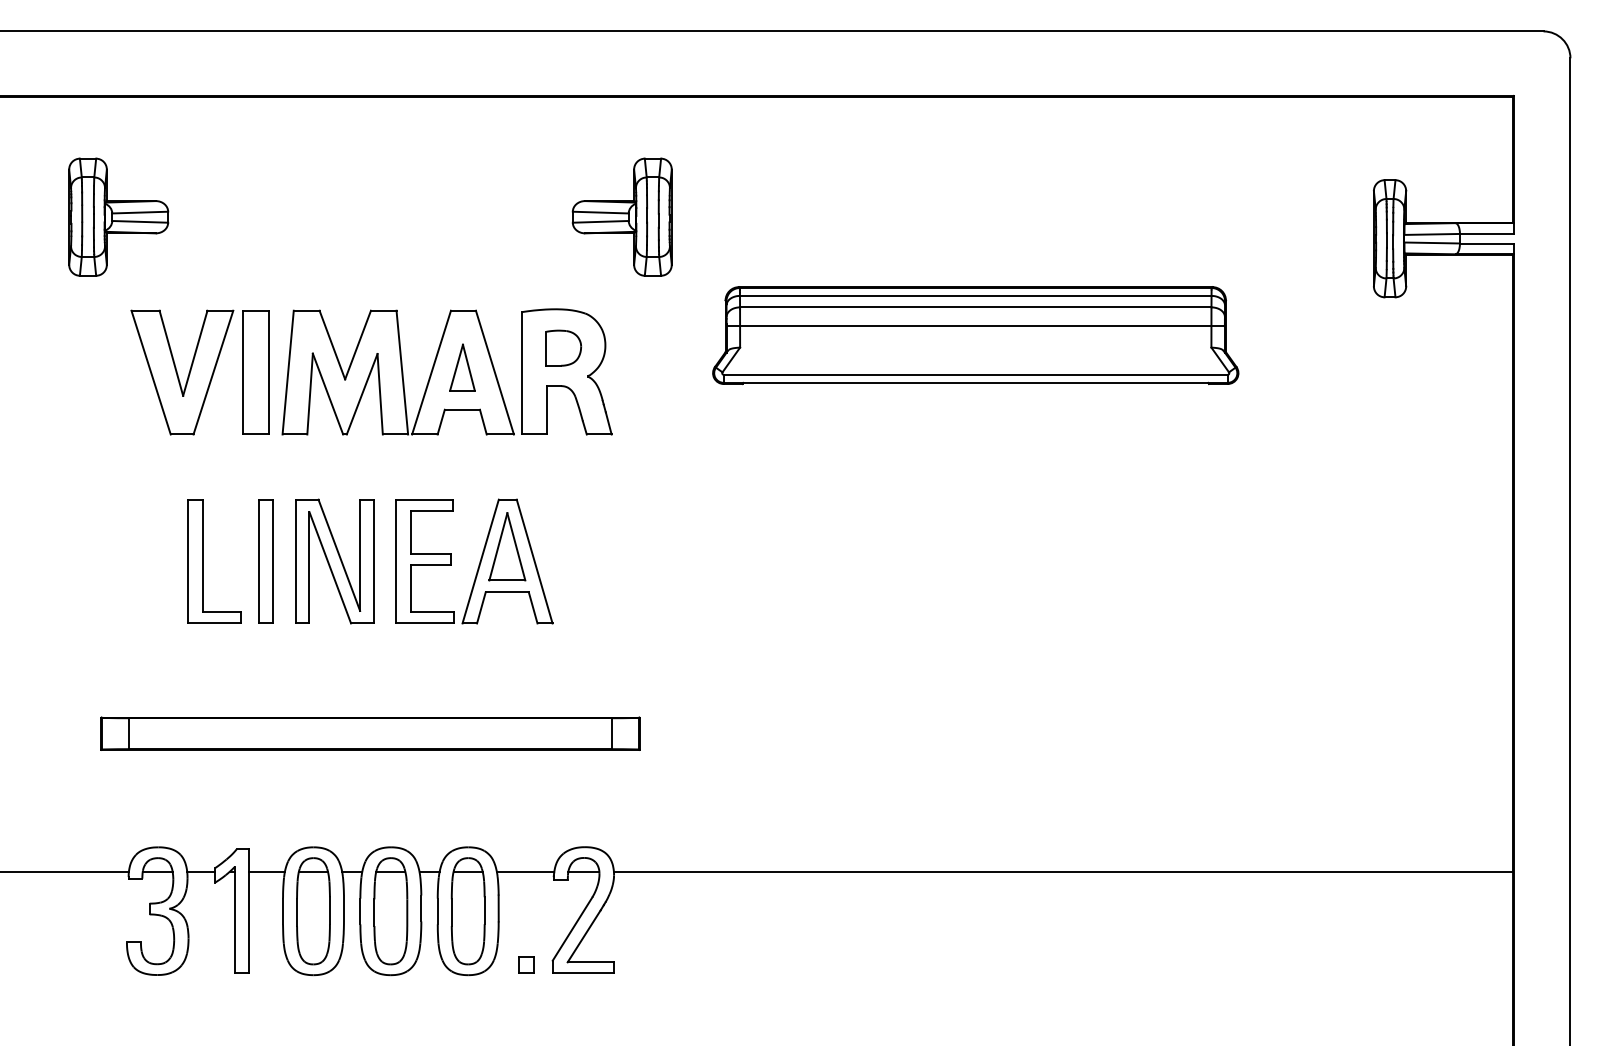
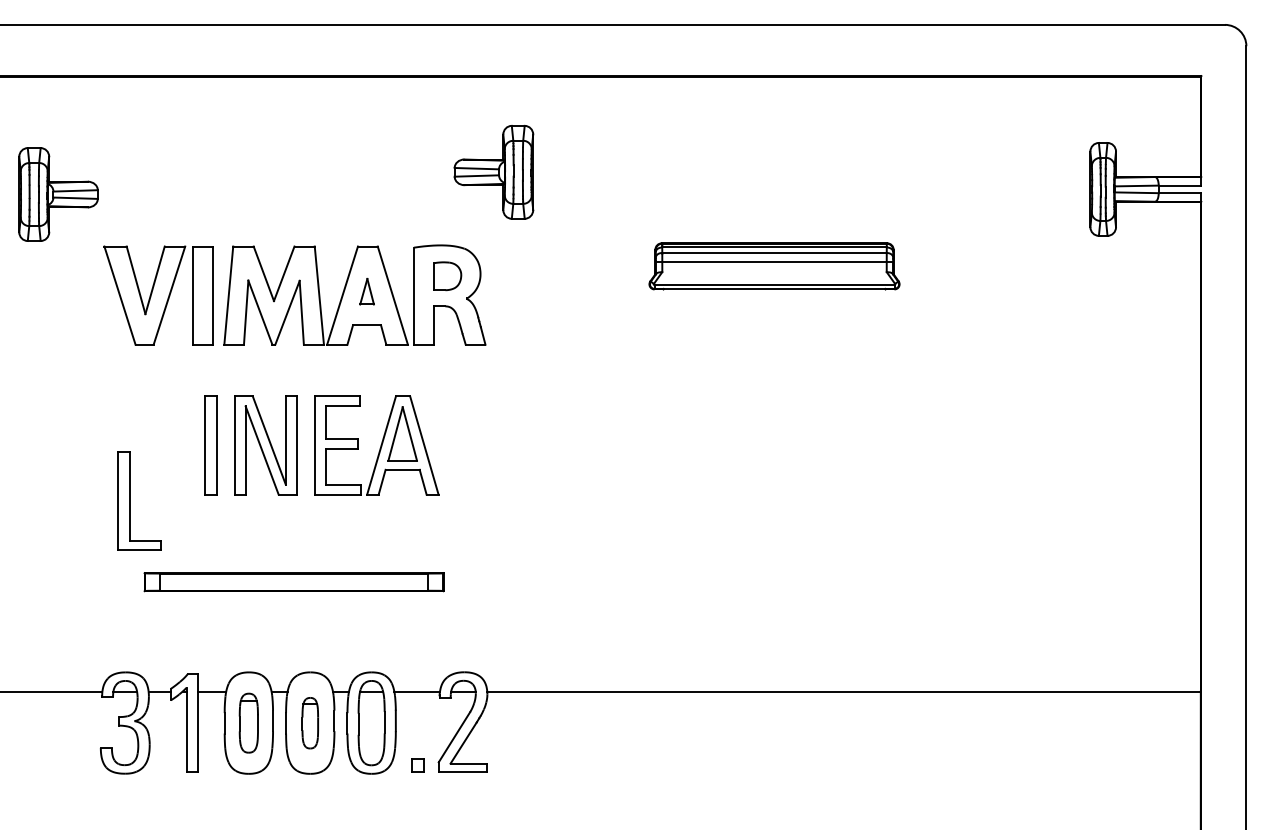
part: (118, 216) -> (58, 193), moved
part: (975, 335) -> (774, 266), size x0.6
part: (462, 367) -> (367, 291), size x0.7
part: (203, 561) -> (130, 501), moved
part: (370, 733) -> (294, 582), size x0.7
part: (313, 911) -> (248, 723), size x0.7
part: (390, 911) -> (309, 723), size x0.6

